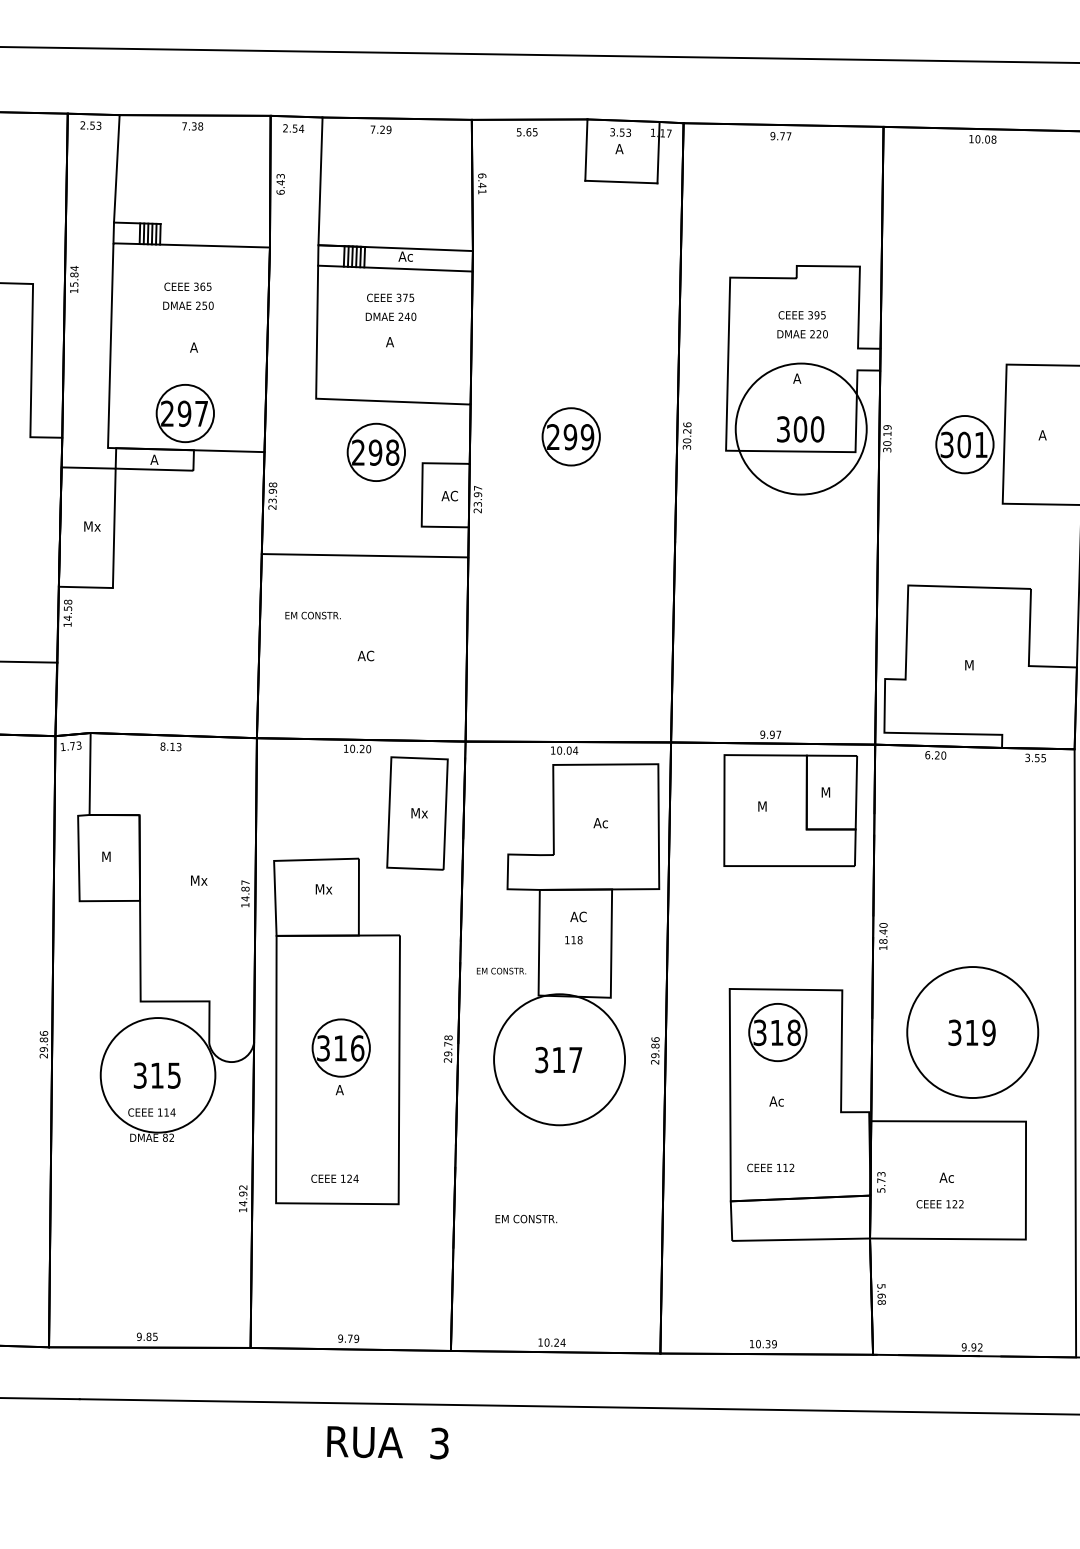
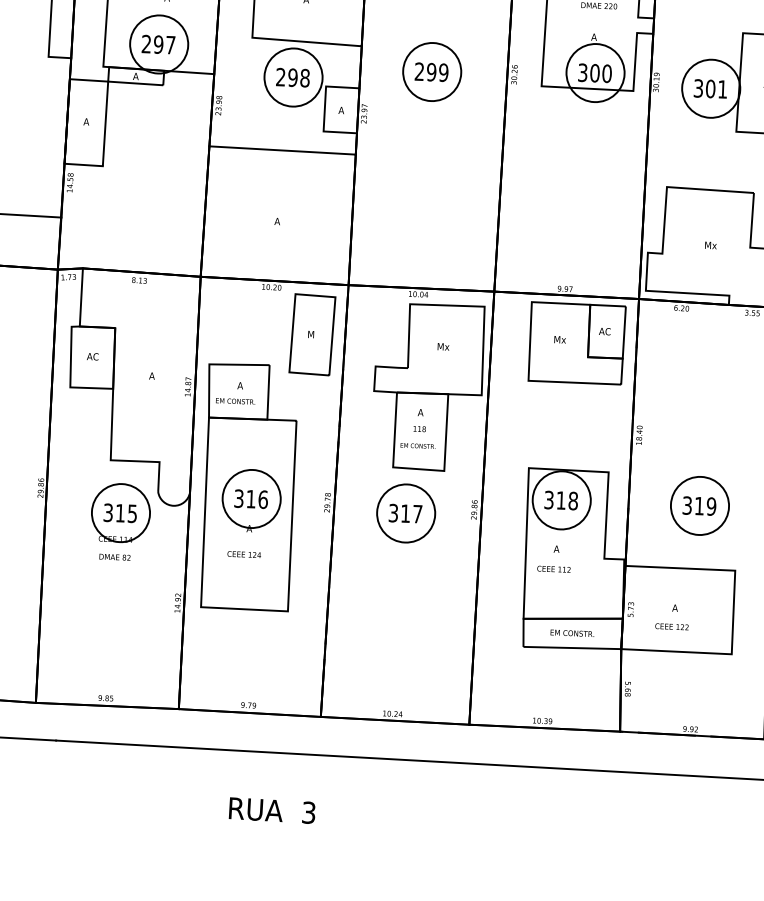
circle: (185, 413) -> (159, 44), size x1.43
circle: (801, 429) -> (595, 73), size x0.62
circle: (571, 436) -> (432, 71), size x1.43
circle: (964, 444) -> (710, 88), size x1.43
circle: (376, 452) -> (293, 77), size x1.43
text: (453, 495) -> (347, 110), AC -> A
text: (91, 526) -> (89, 121), Mx -> A
text: (312, 615) -> (235, 401), moved
text: (370, 655) -> (283, 221), AC -> A
text: (978, 666) -> (714, 246), M -> Mx
text: (828, 792) -> (604, 331), M -> AC
text: (771, 807) -> (563, 340), M -> Mx
text: (424, 814) -> (317, 335), Mx -> M
text: (601, 823) -> (442, 347), Ac -> Mx
text: (109, 856) -> (92, 356), M -> AC
text: (198, 880) -> (155, 376), Mx -> A
text: (323, 889) -> (243, 386), Mx -> A
text: (582, 916) -> (426, 412), AC -> A
text: (501, 970) -> (418, 445), moved
circle: (777, 1032) -> (561, 500), size x1.43
circle: (972, 1032) -> (699, 505), size x0.62
circle: (341, 1048) -> (251, 499), size x1.43
circle: (559, 1059) -> (406, 513), size x0.62
circle: (158, 1075) -> (121, 513), size x0.71
text: (780, 1102) -> (561, 550), Ac -> A
text: (770, 1167) -> (553, 568), moved
text: (334, 1178) -> (243, 554), moved
text: (950, 1178) -> (680, 608), Ac -> A
text: (526, 1219) -> (572, 633), moved
text: (387, 1442) -> (272, 810), moved

